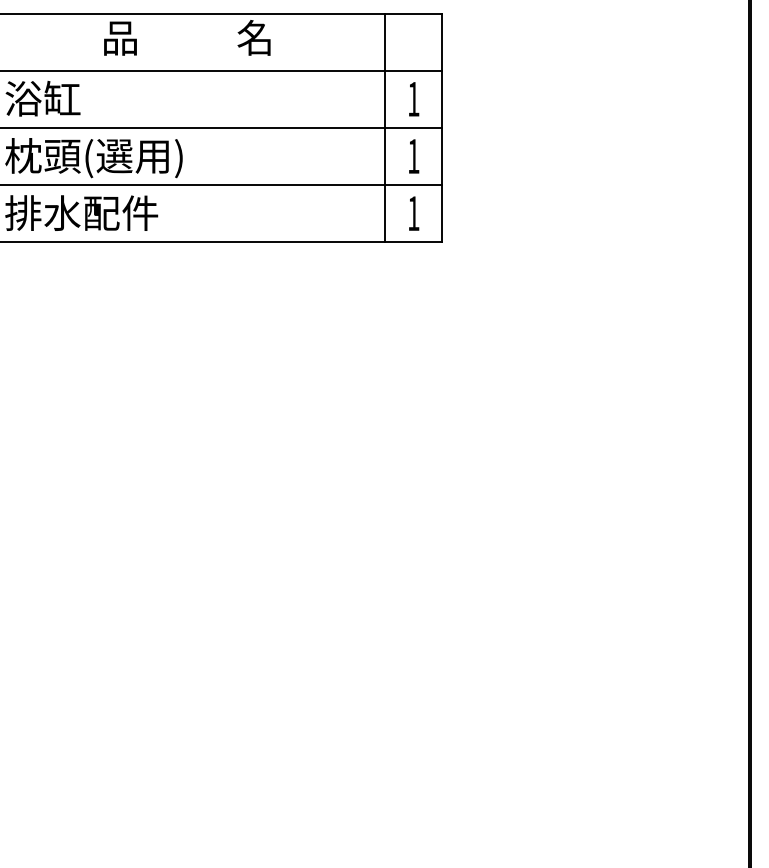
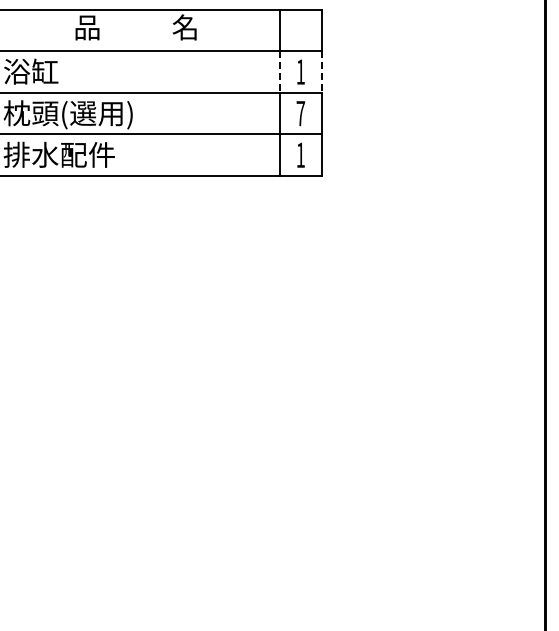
line: (385, 99) -> (280, 72), solid -> dashed
line: (442, 99) -> (321, 72), solid -> dashed
text: (413, 156) -> (300, 113), 1 -> 7

